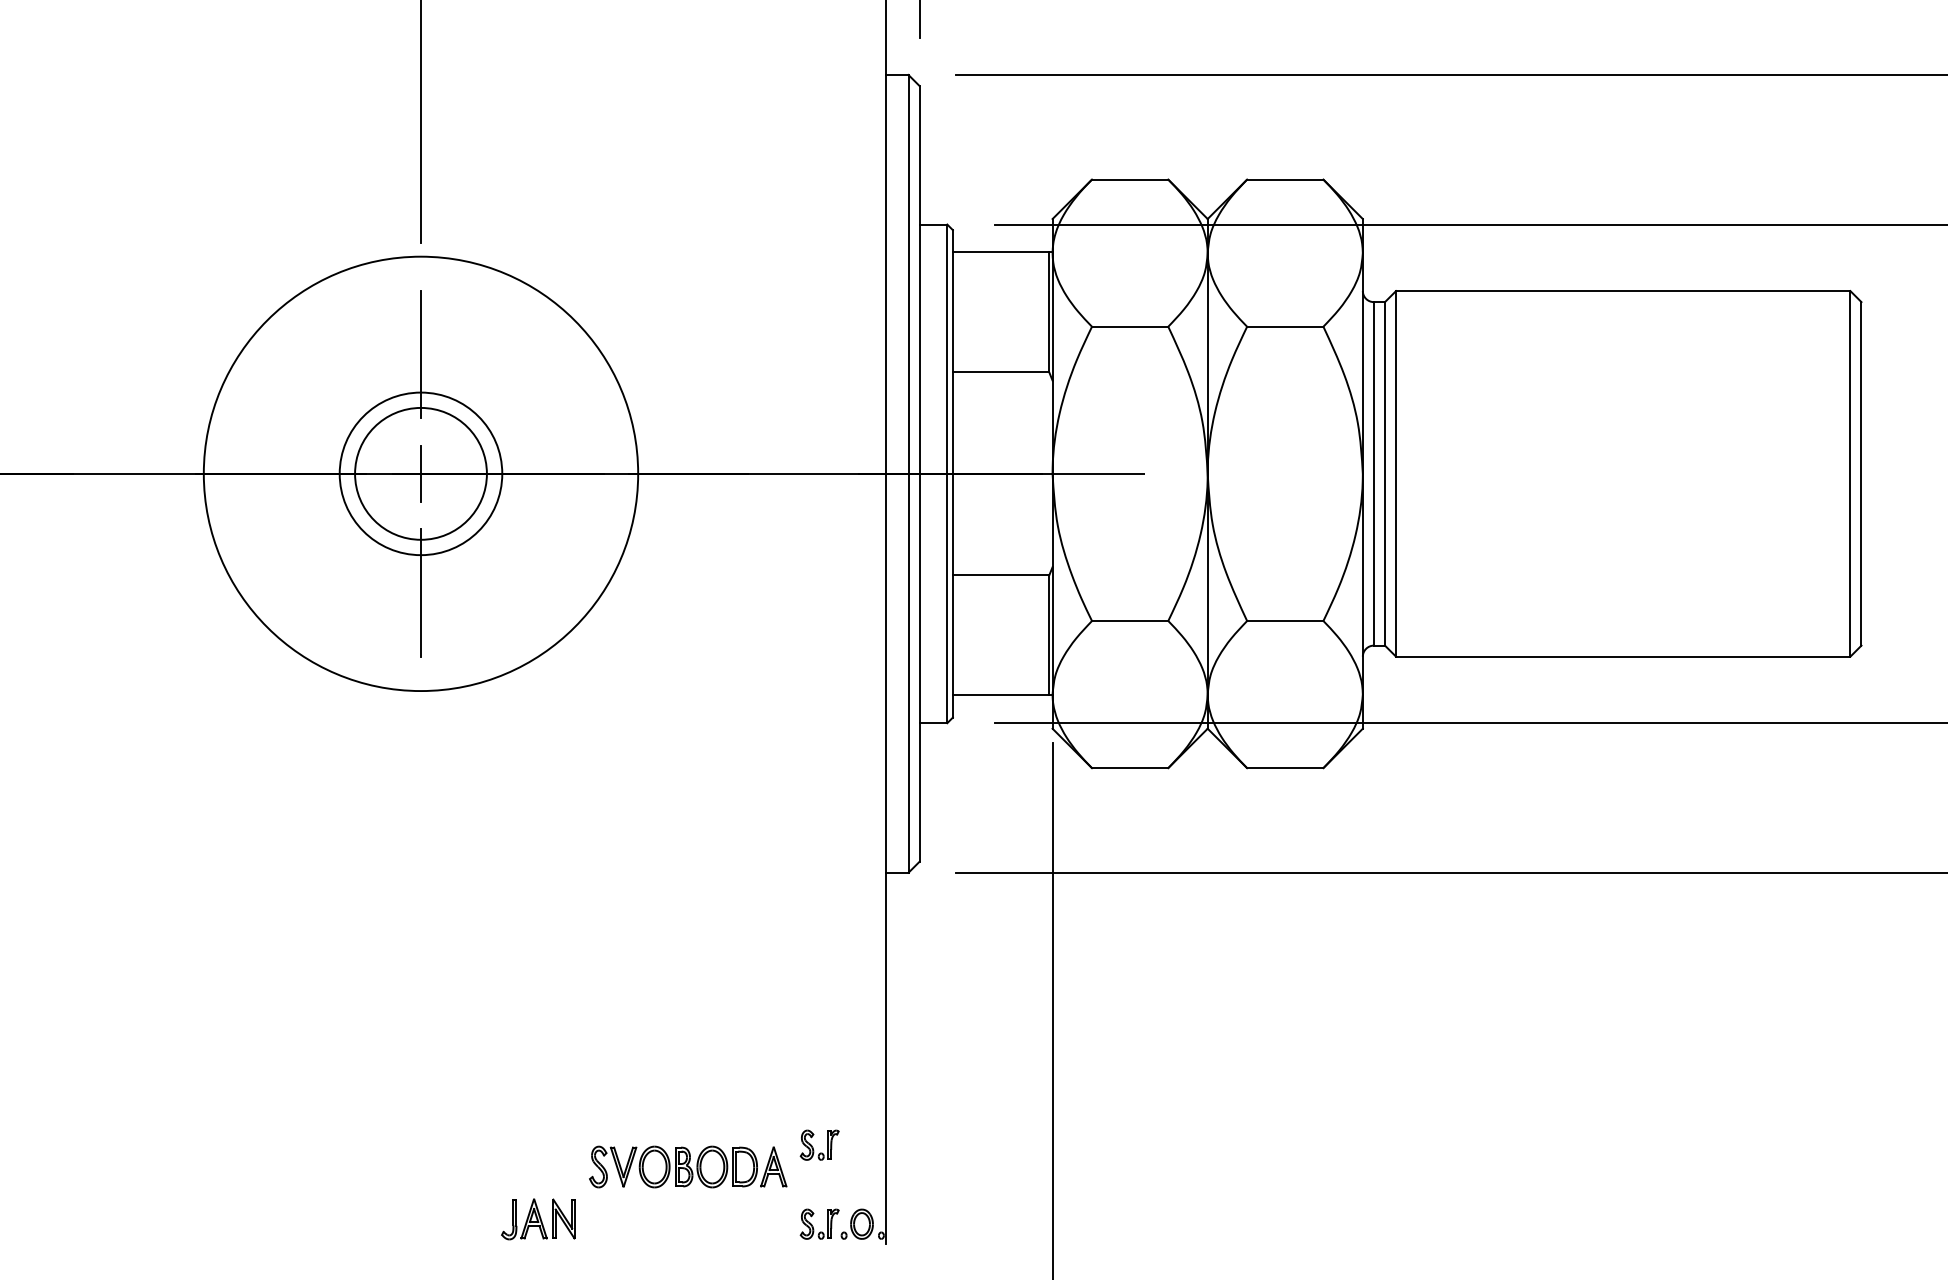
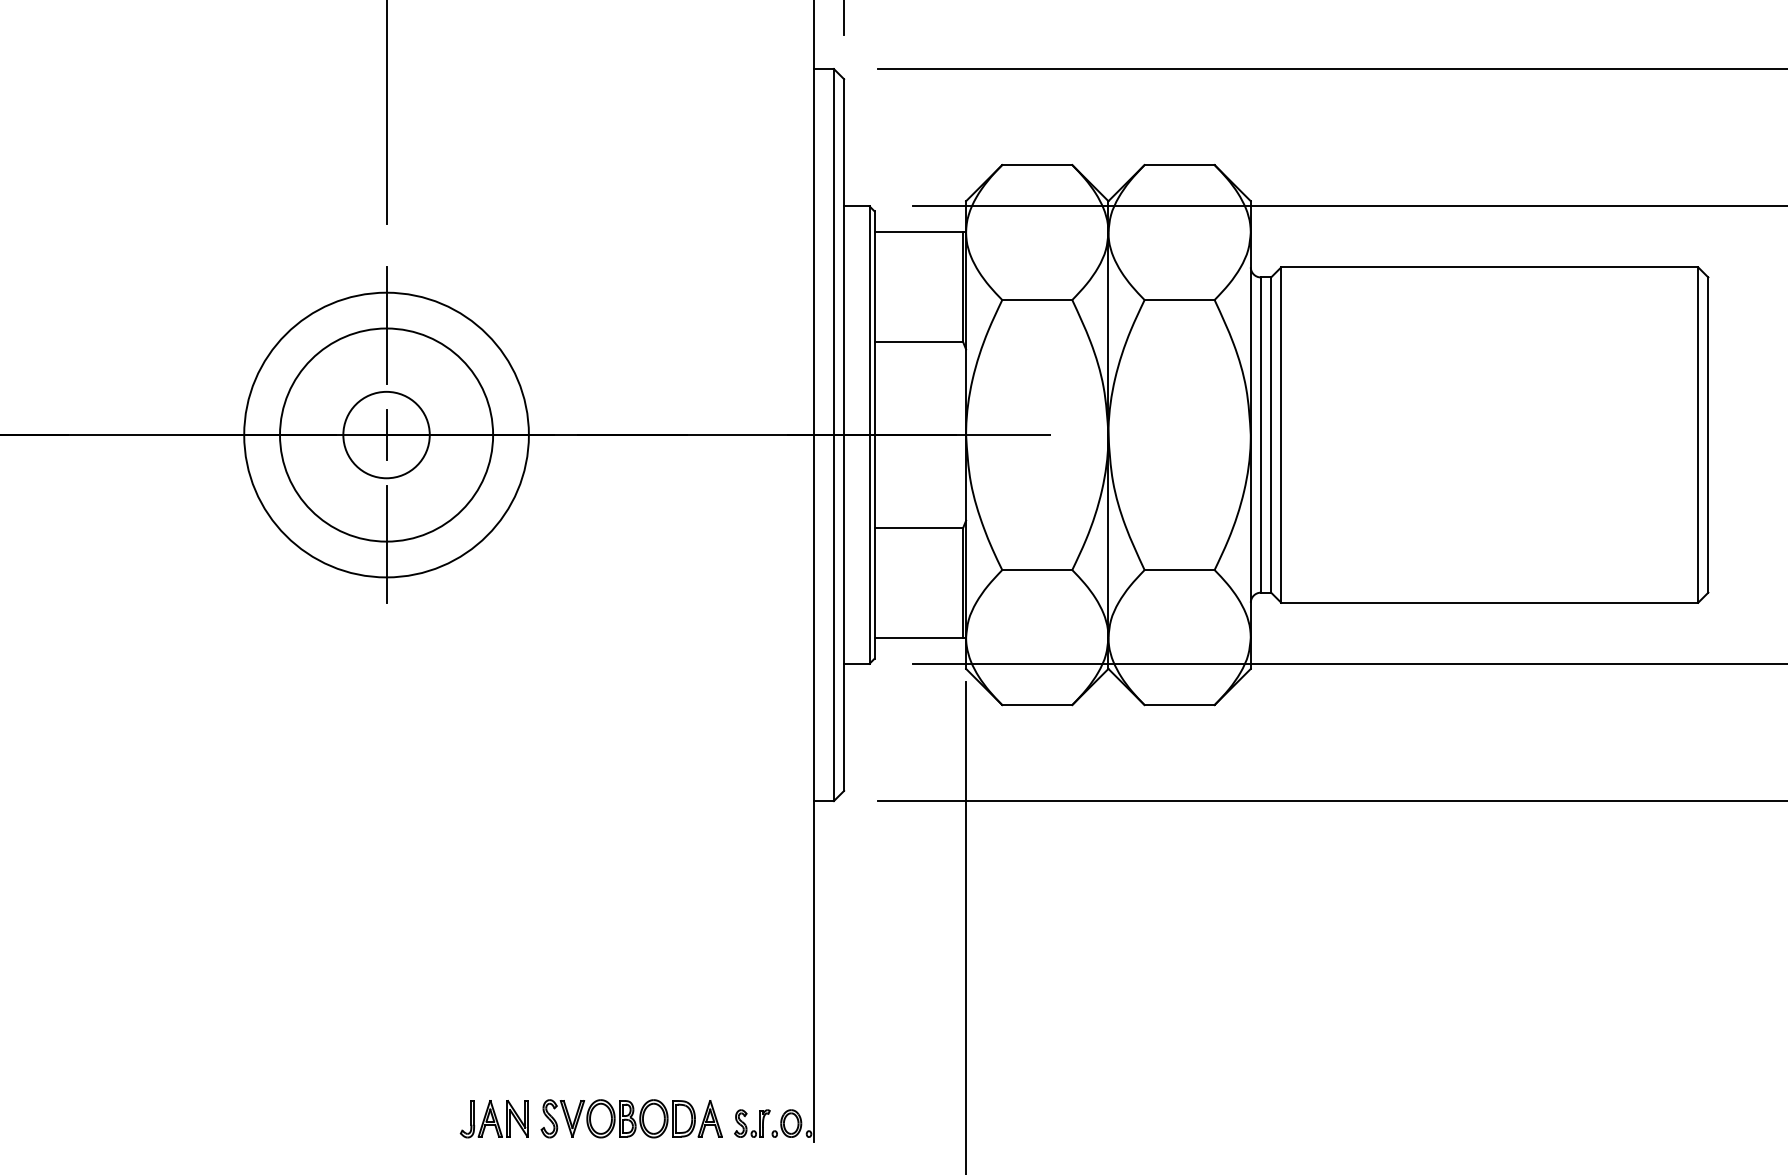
circle: (420, 473) -> (386, 434), size x0.71
circle: (420, 473) -> (386, 434), size x0.71
circle: (420, 473) -> (386, 434), size x1.43
part: (813, 1147) -> (746, 1053), removed
part: (688, 1166) -> (632, 1118), moved

